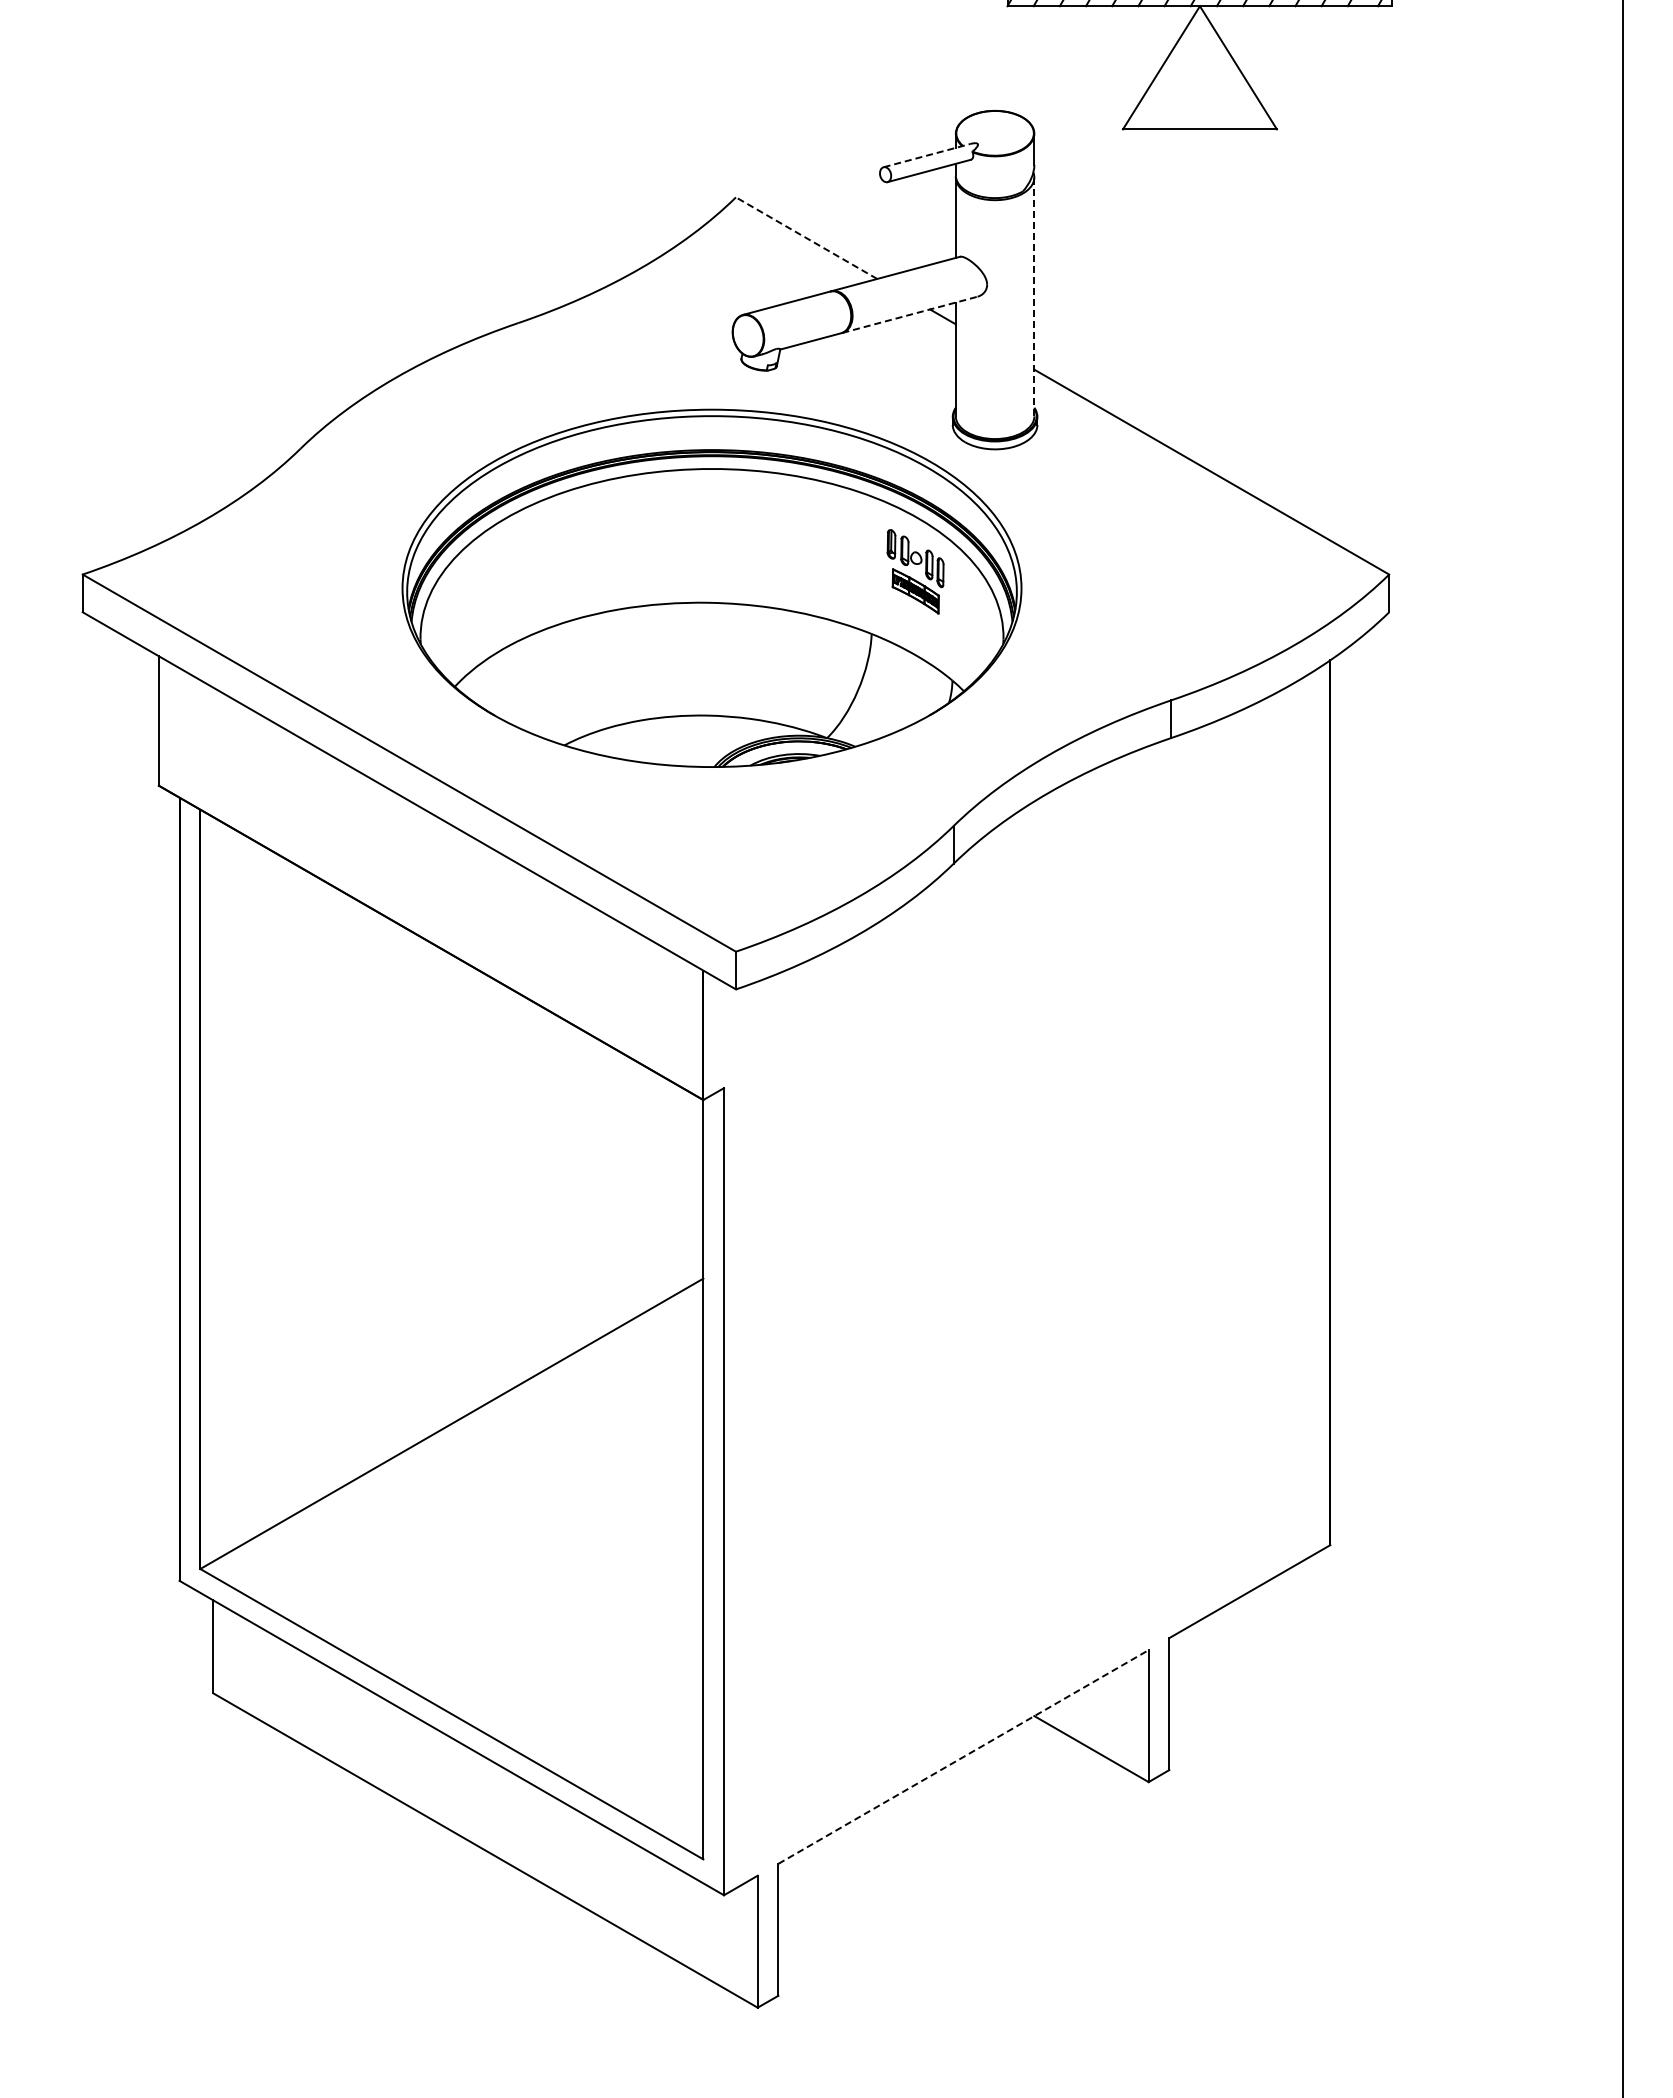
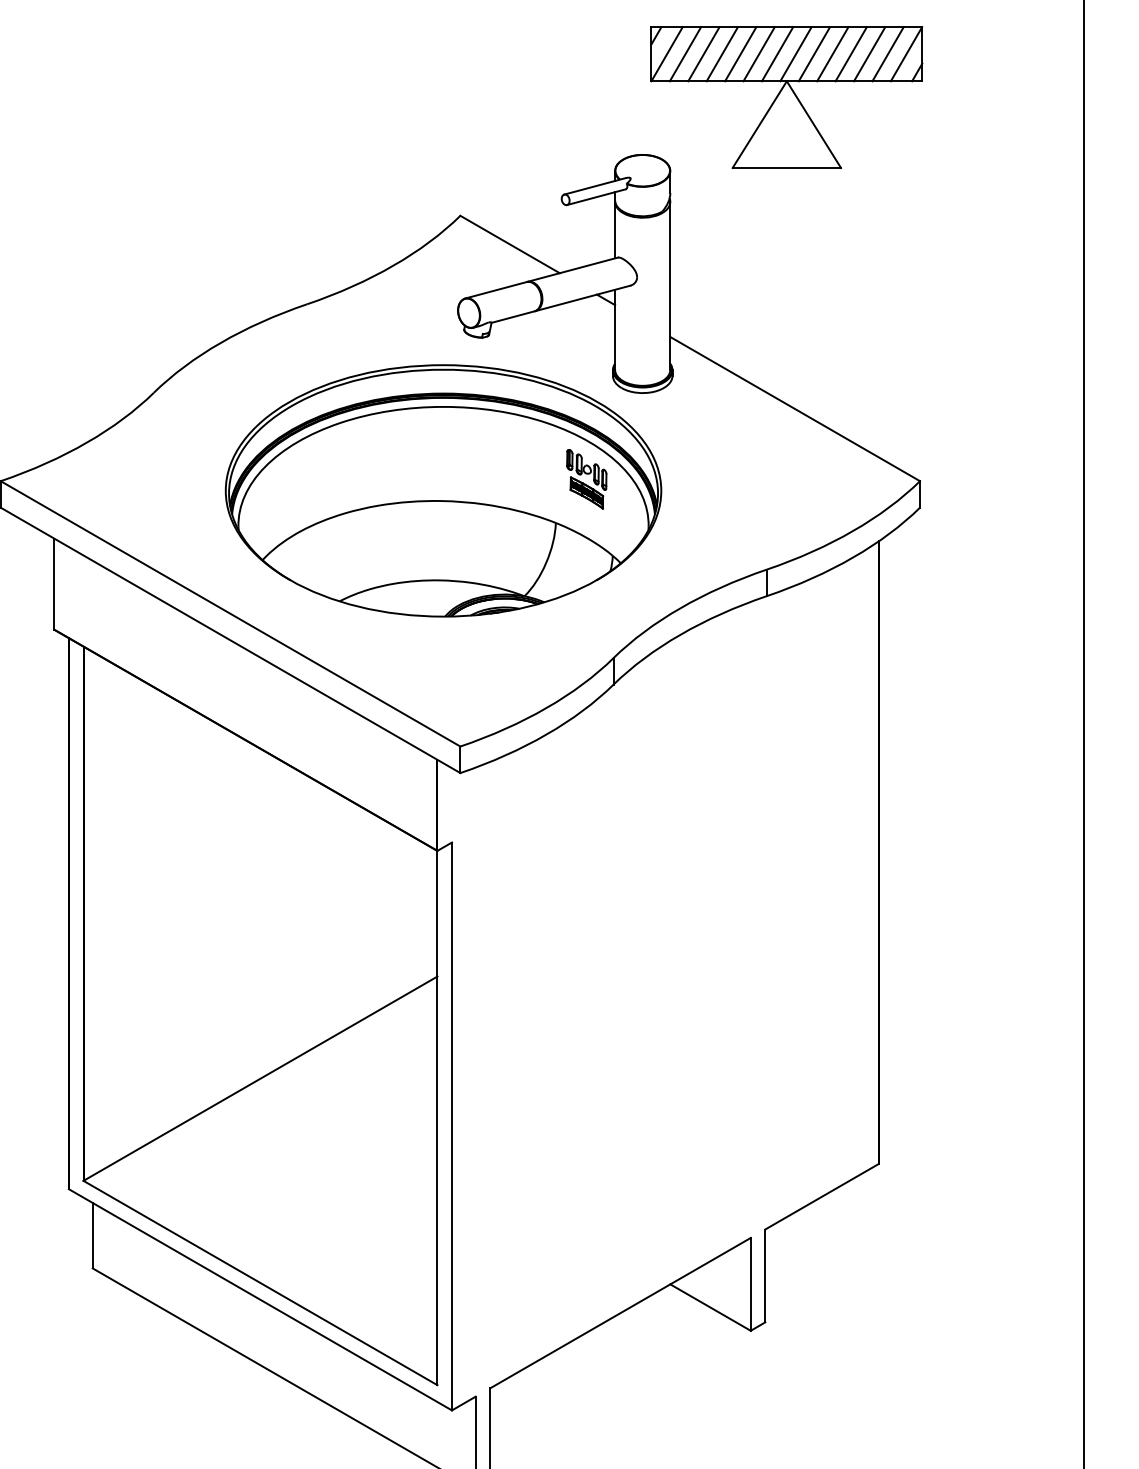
line: (926, 155) -> (594, 186), dashed -> solid
line: (806, 238) -> (510, 244), dashed -> solid
line: (1034, 297) -> (670, 286), dashed -> solid
line: (910, 314) -> (583, 298), dashed -> solid
line: (963, 1757) -> (620, 1313), dashed -> solid

